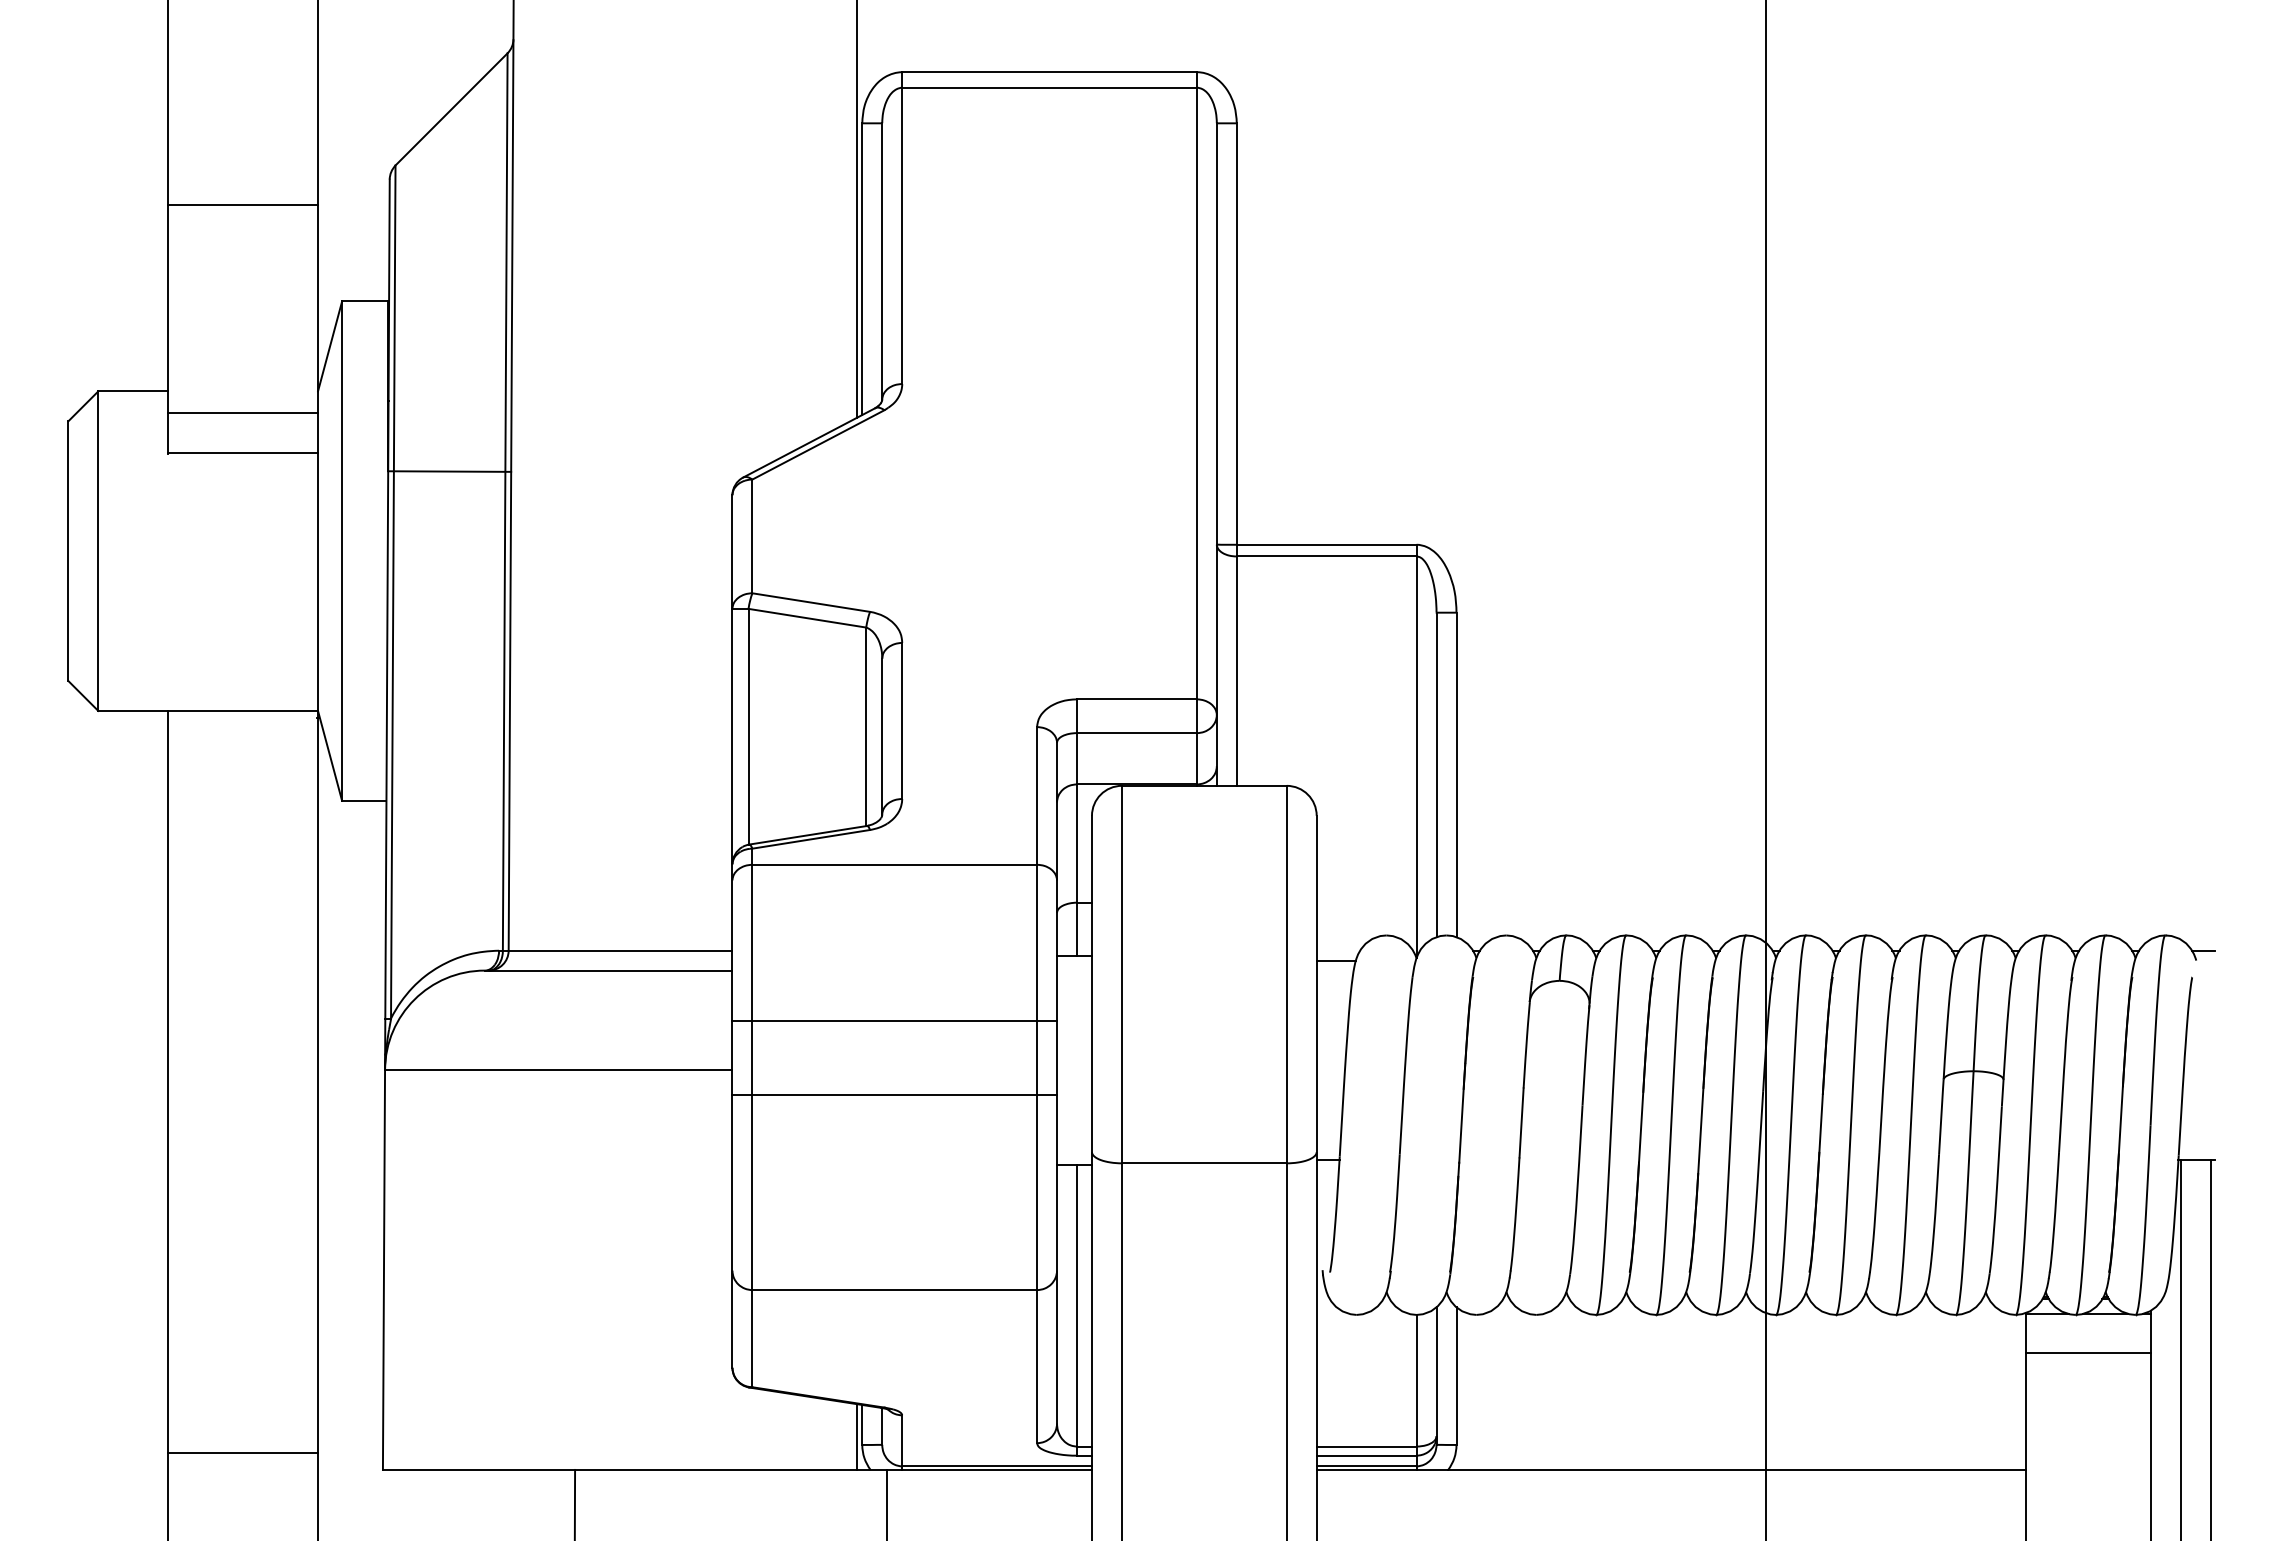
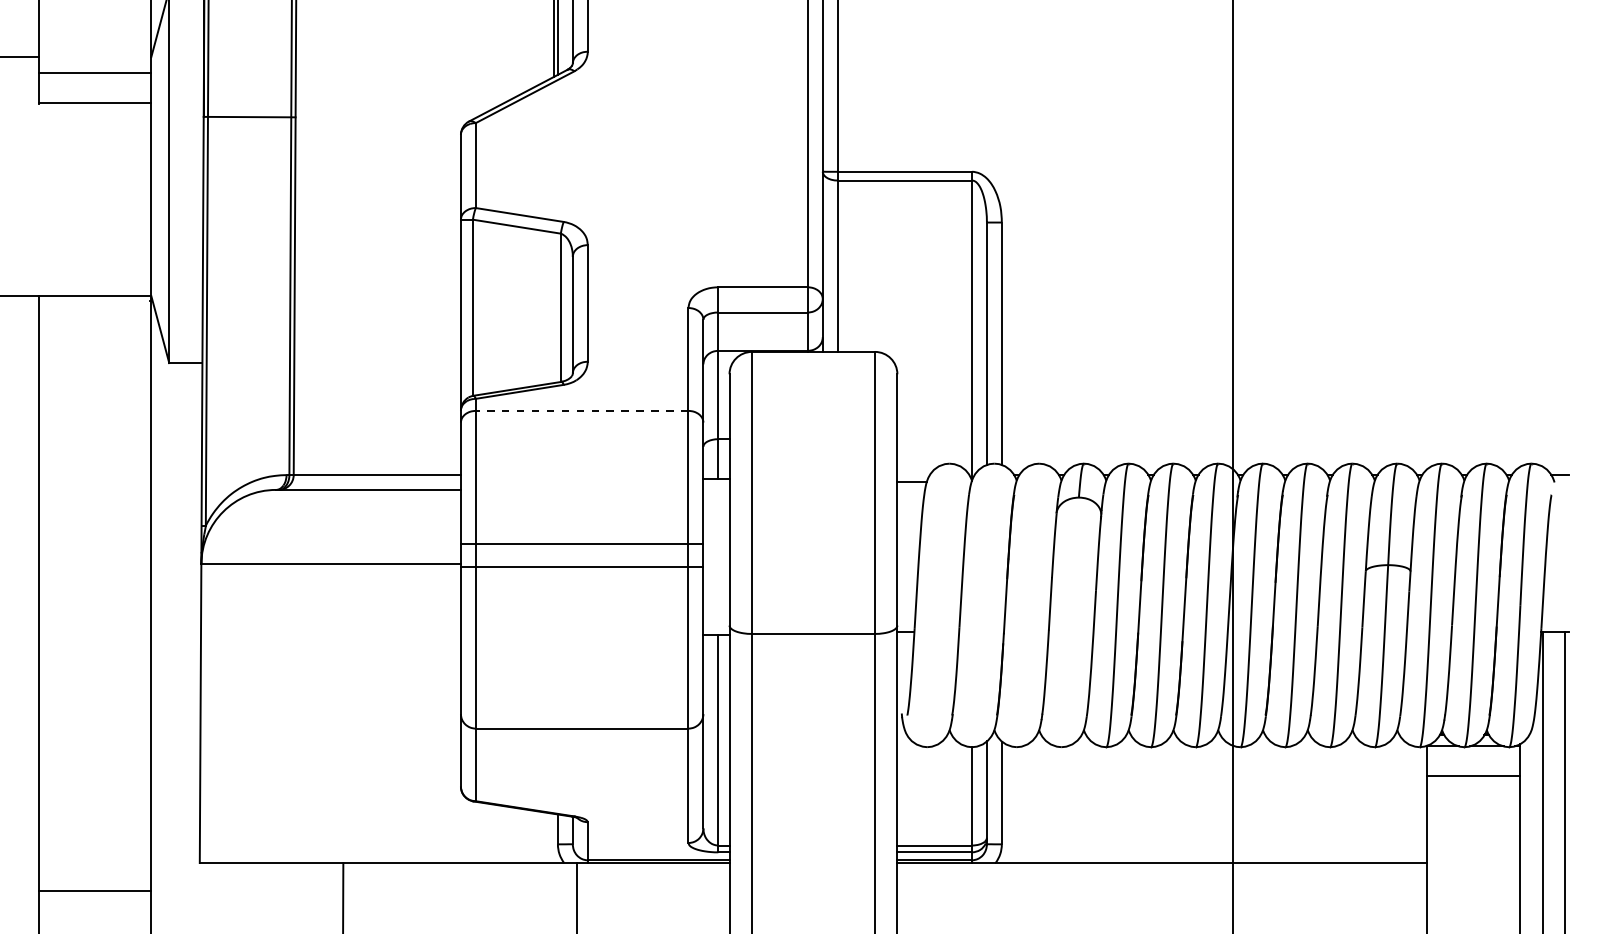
line: (894, 864) -> (581, 410), solid -> dashed
line: (894, 1021) -> (581, 567), moved
line: (894, 1095) -> (581, 543), moved
line: (857, 1436) -> (554, 838), removed
line: (243, 1452) -> (95, 891), moved

